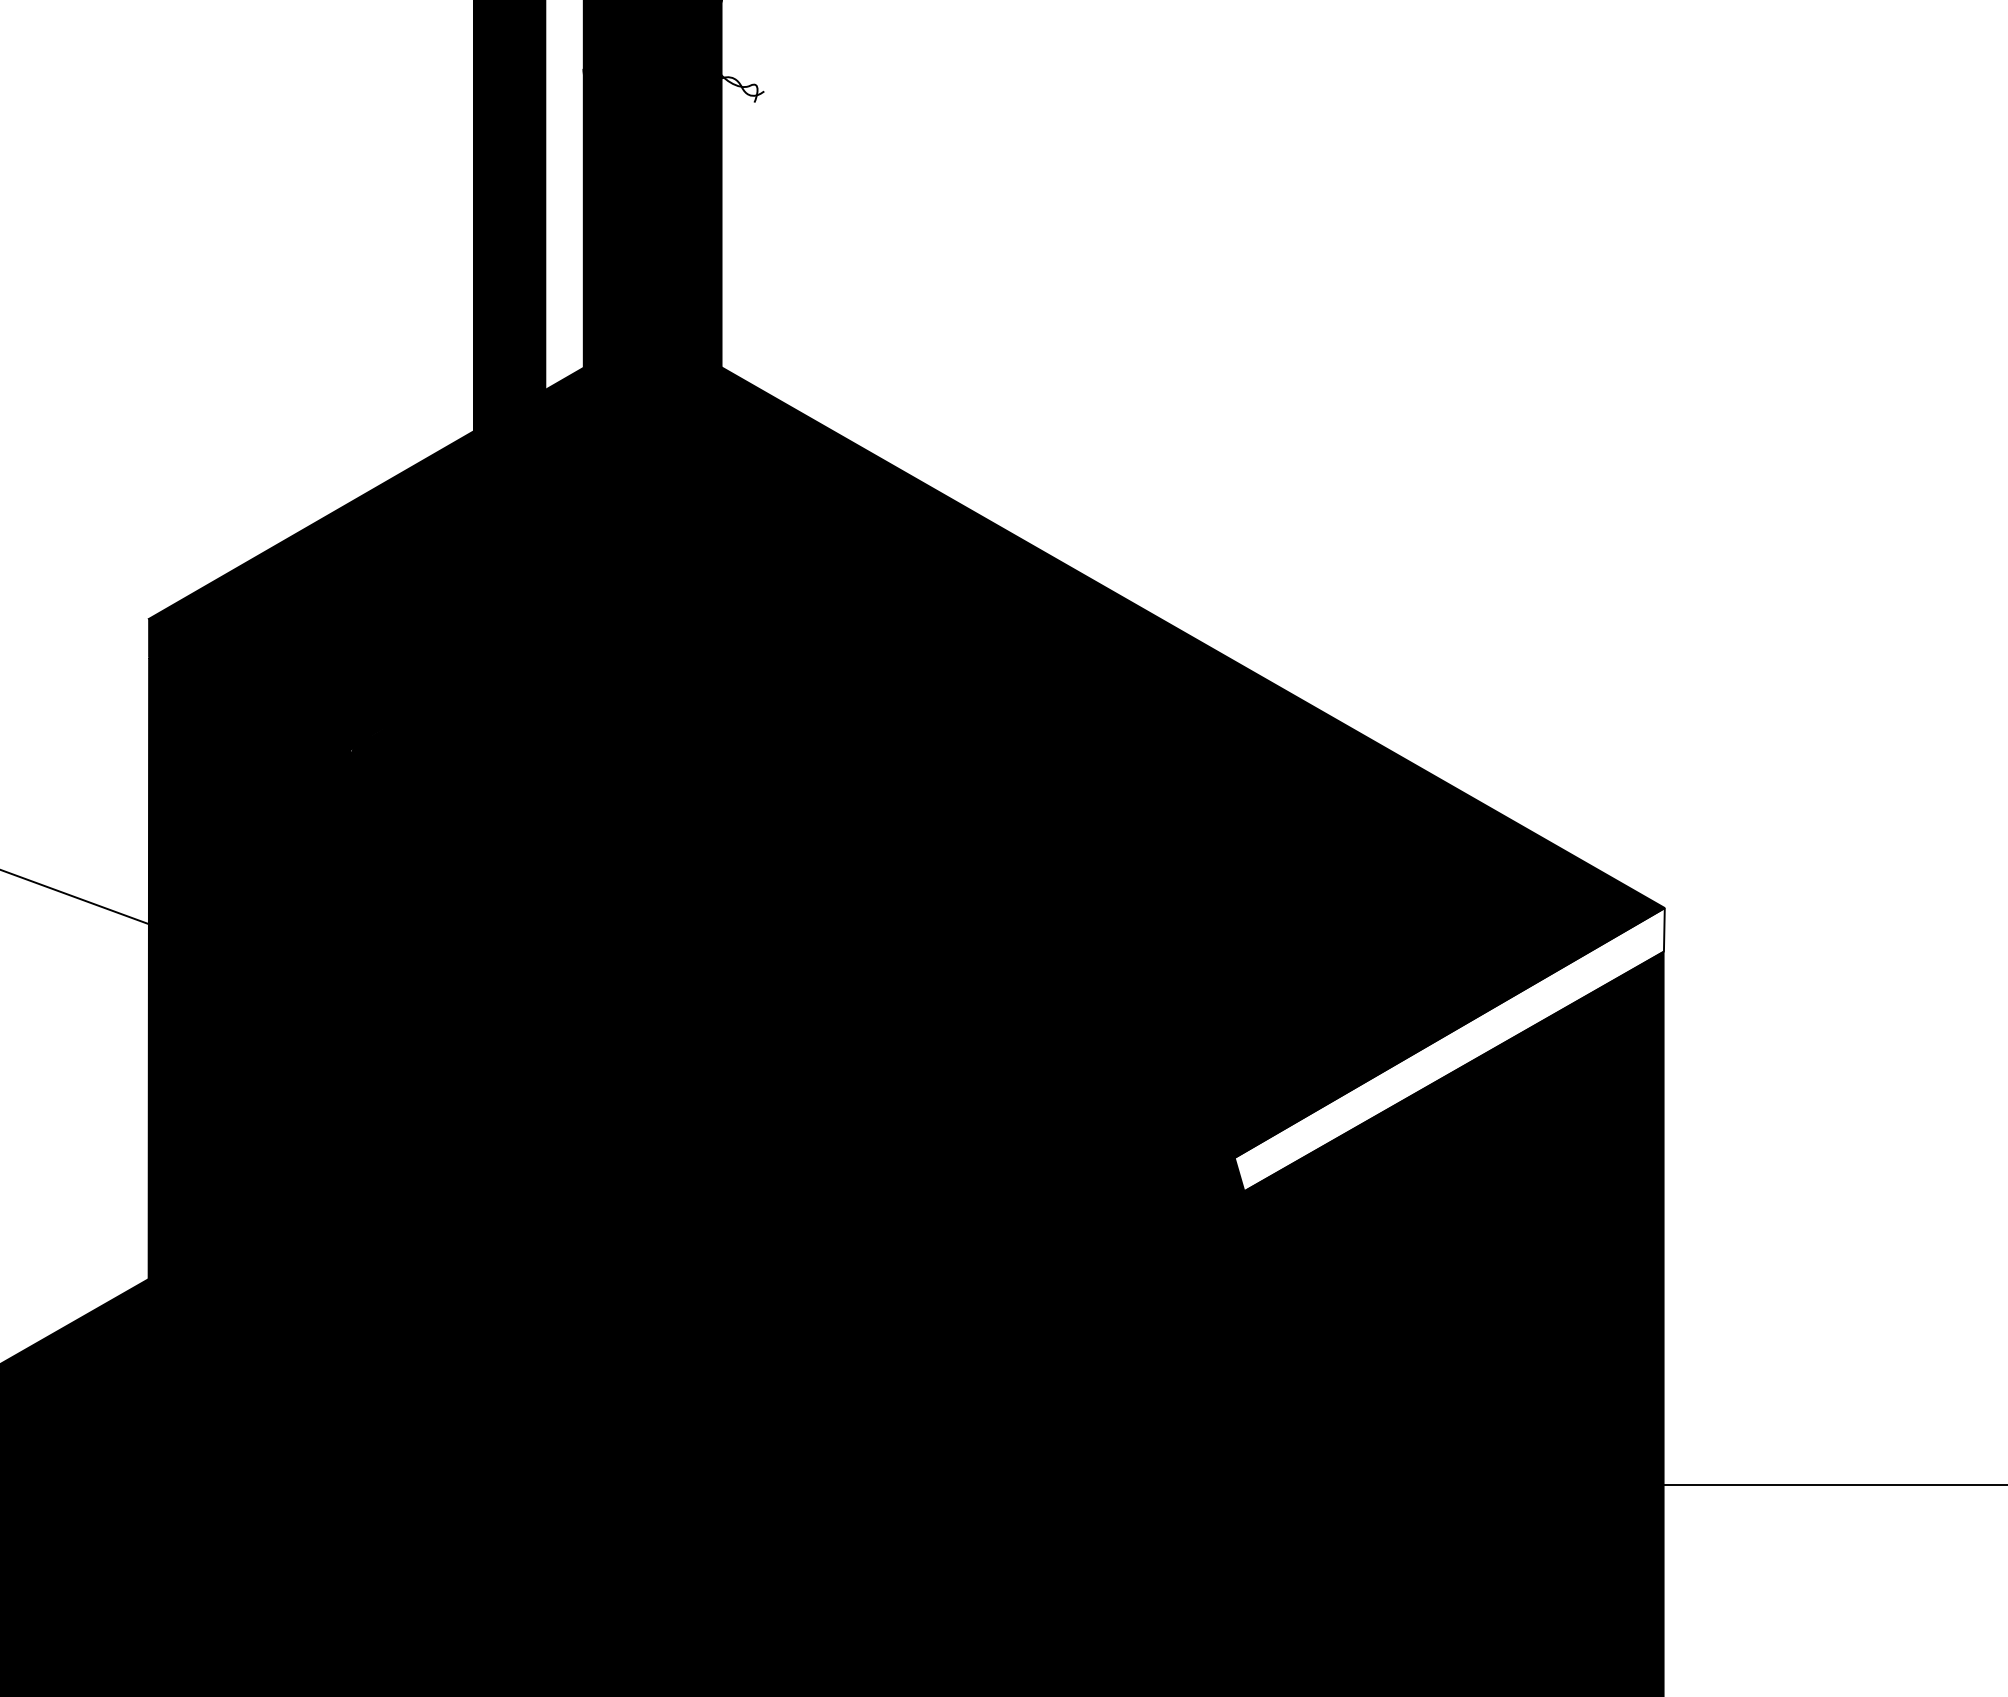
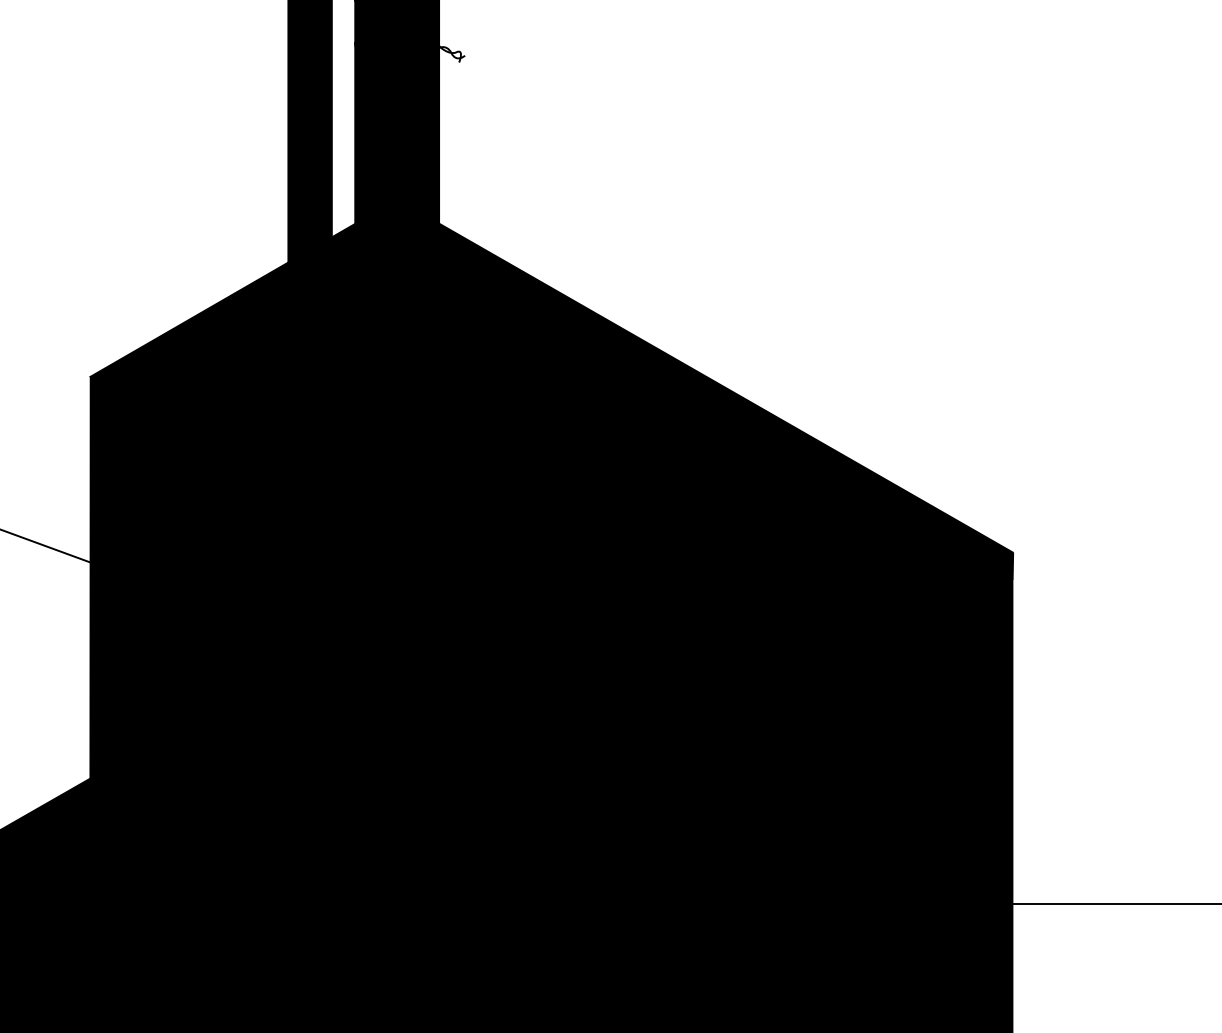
fill: (1412, 1073) -> (859, 653), added

